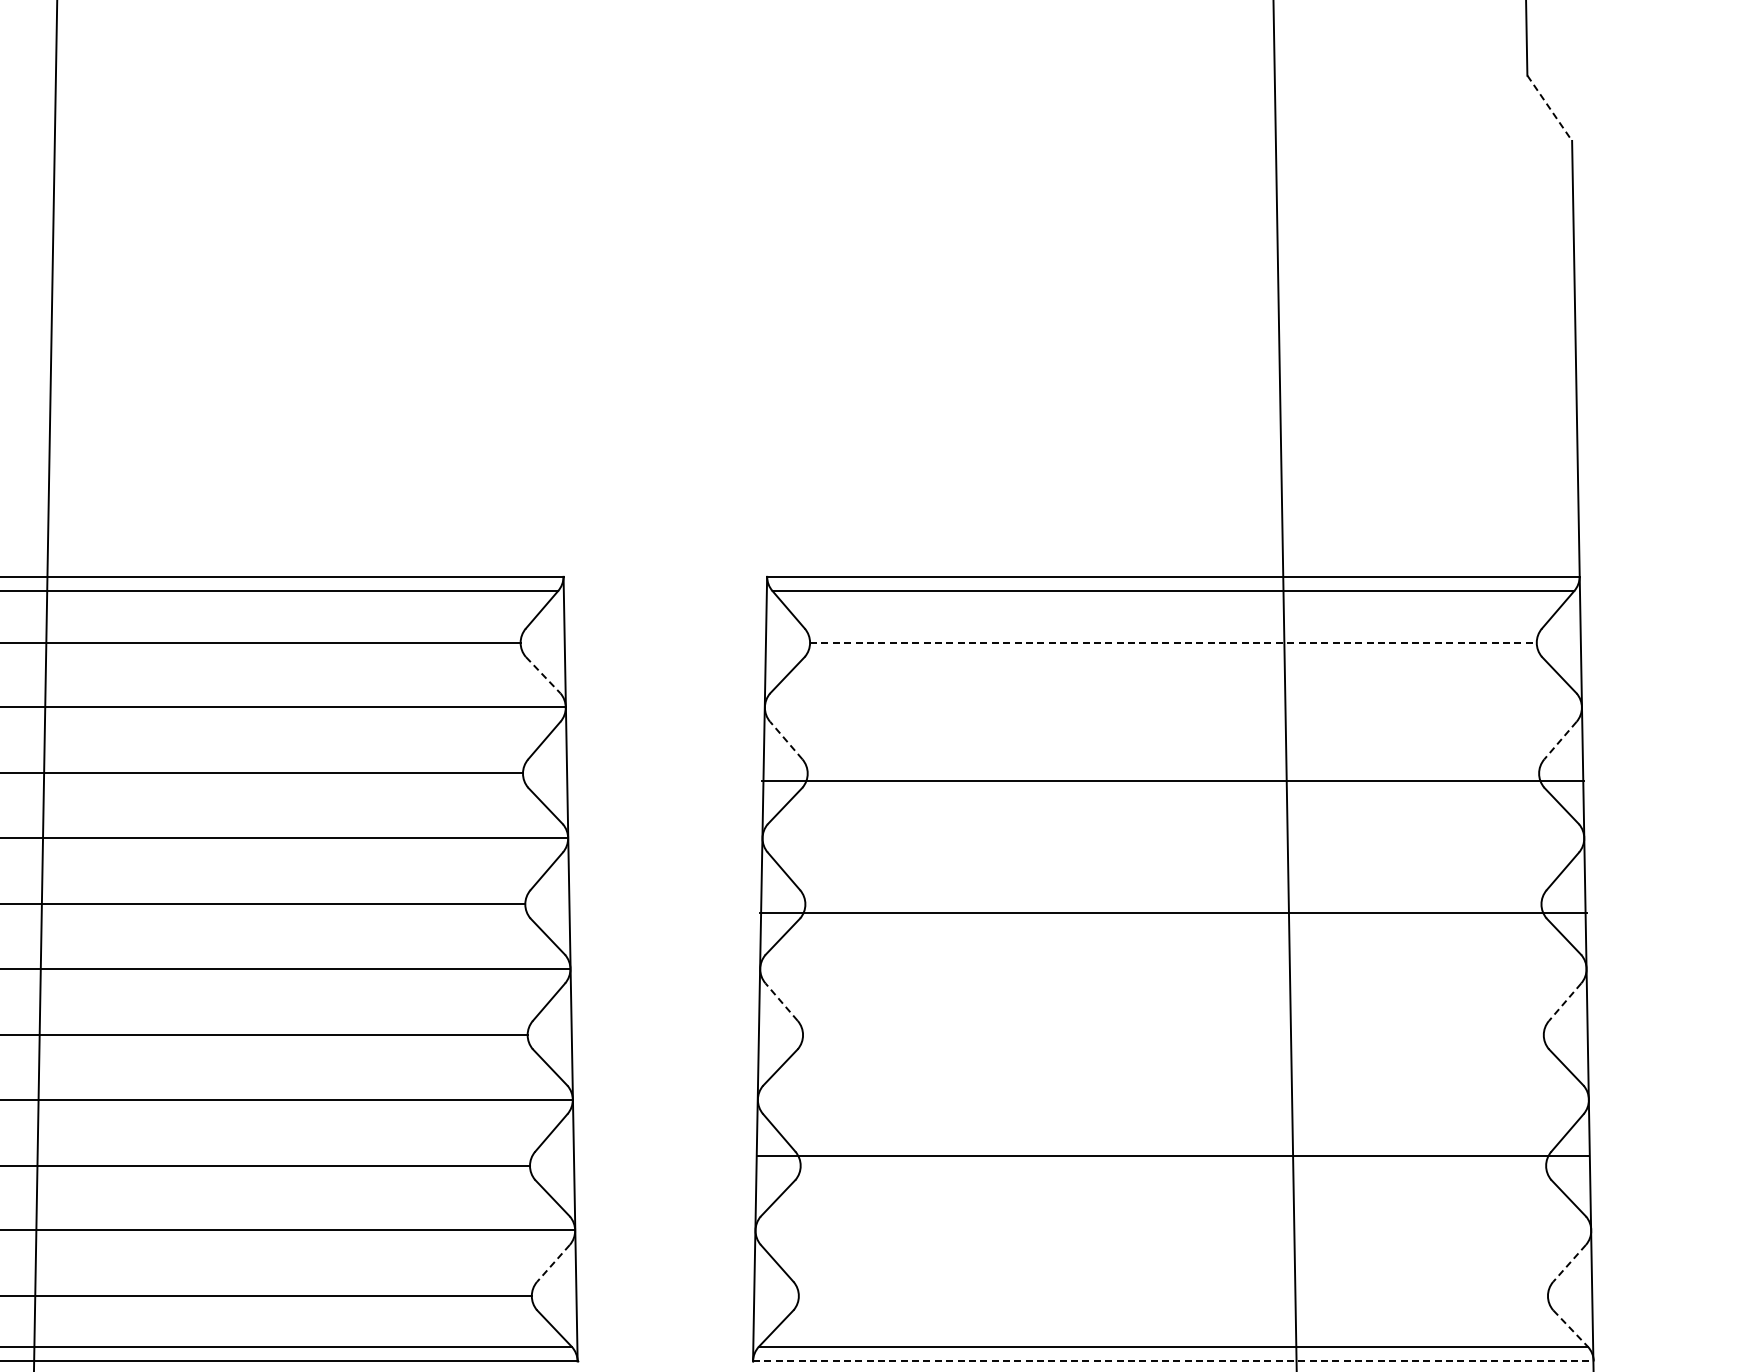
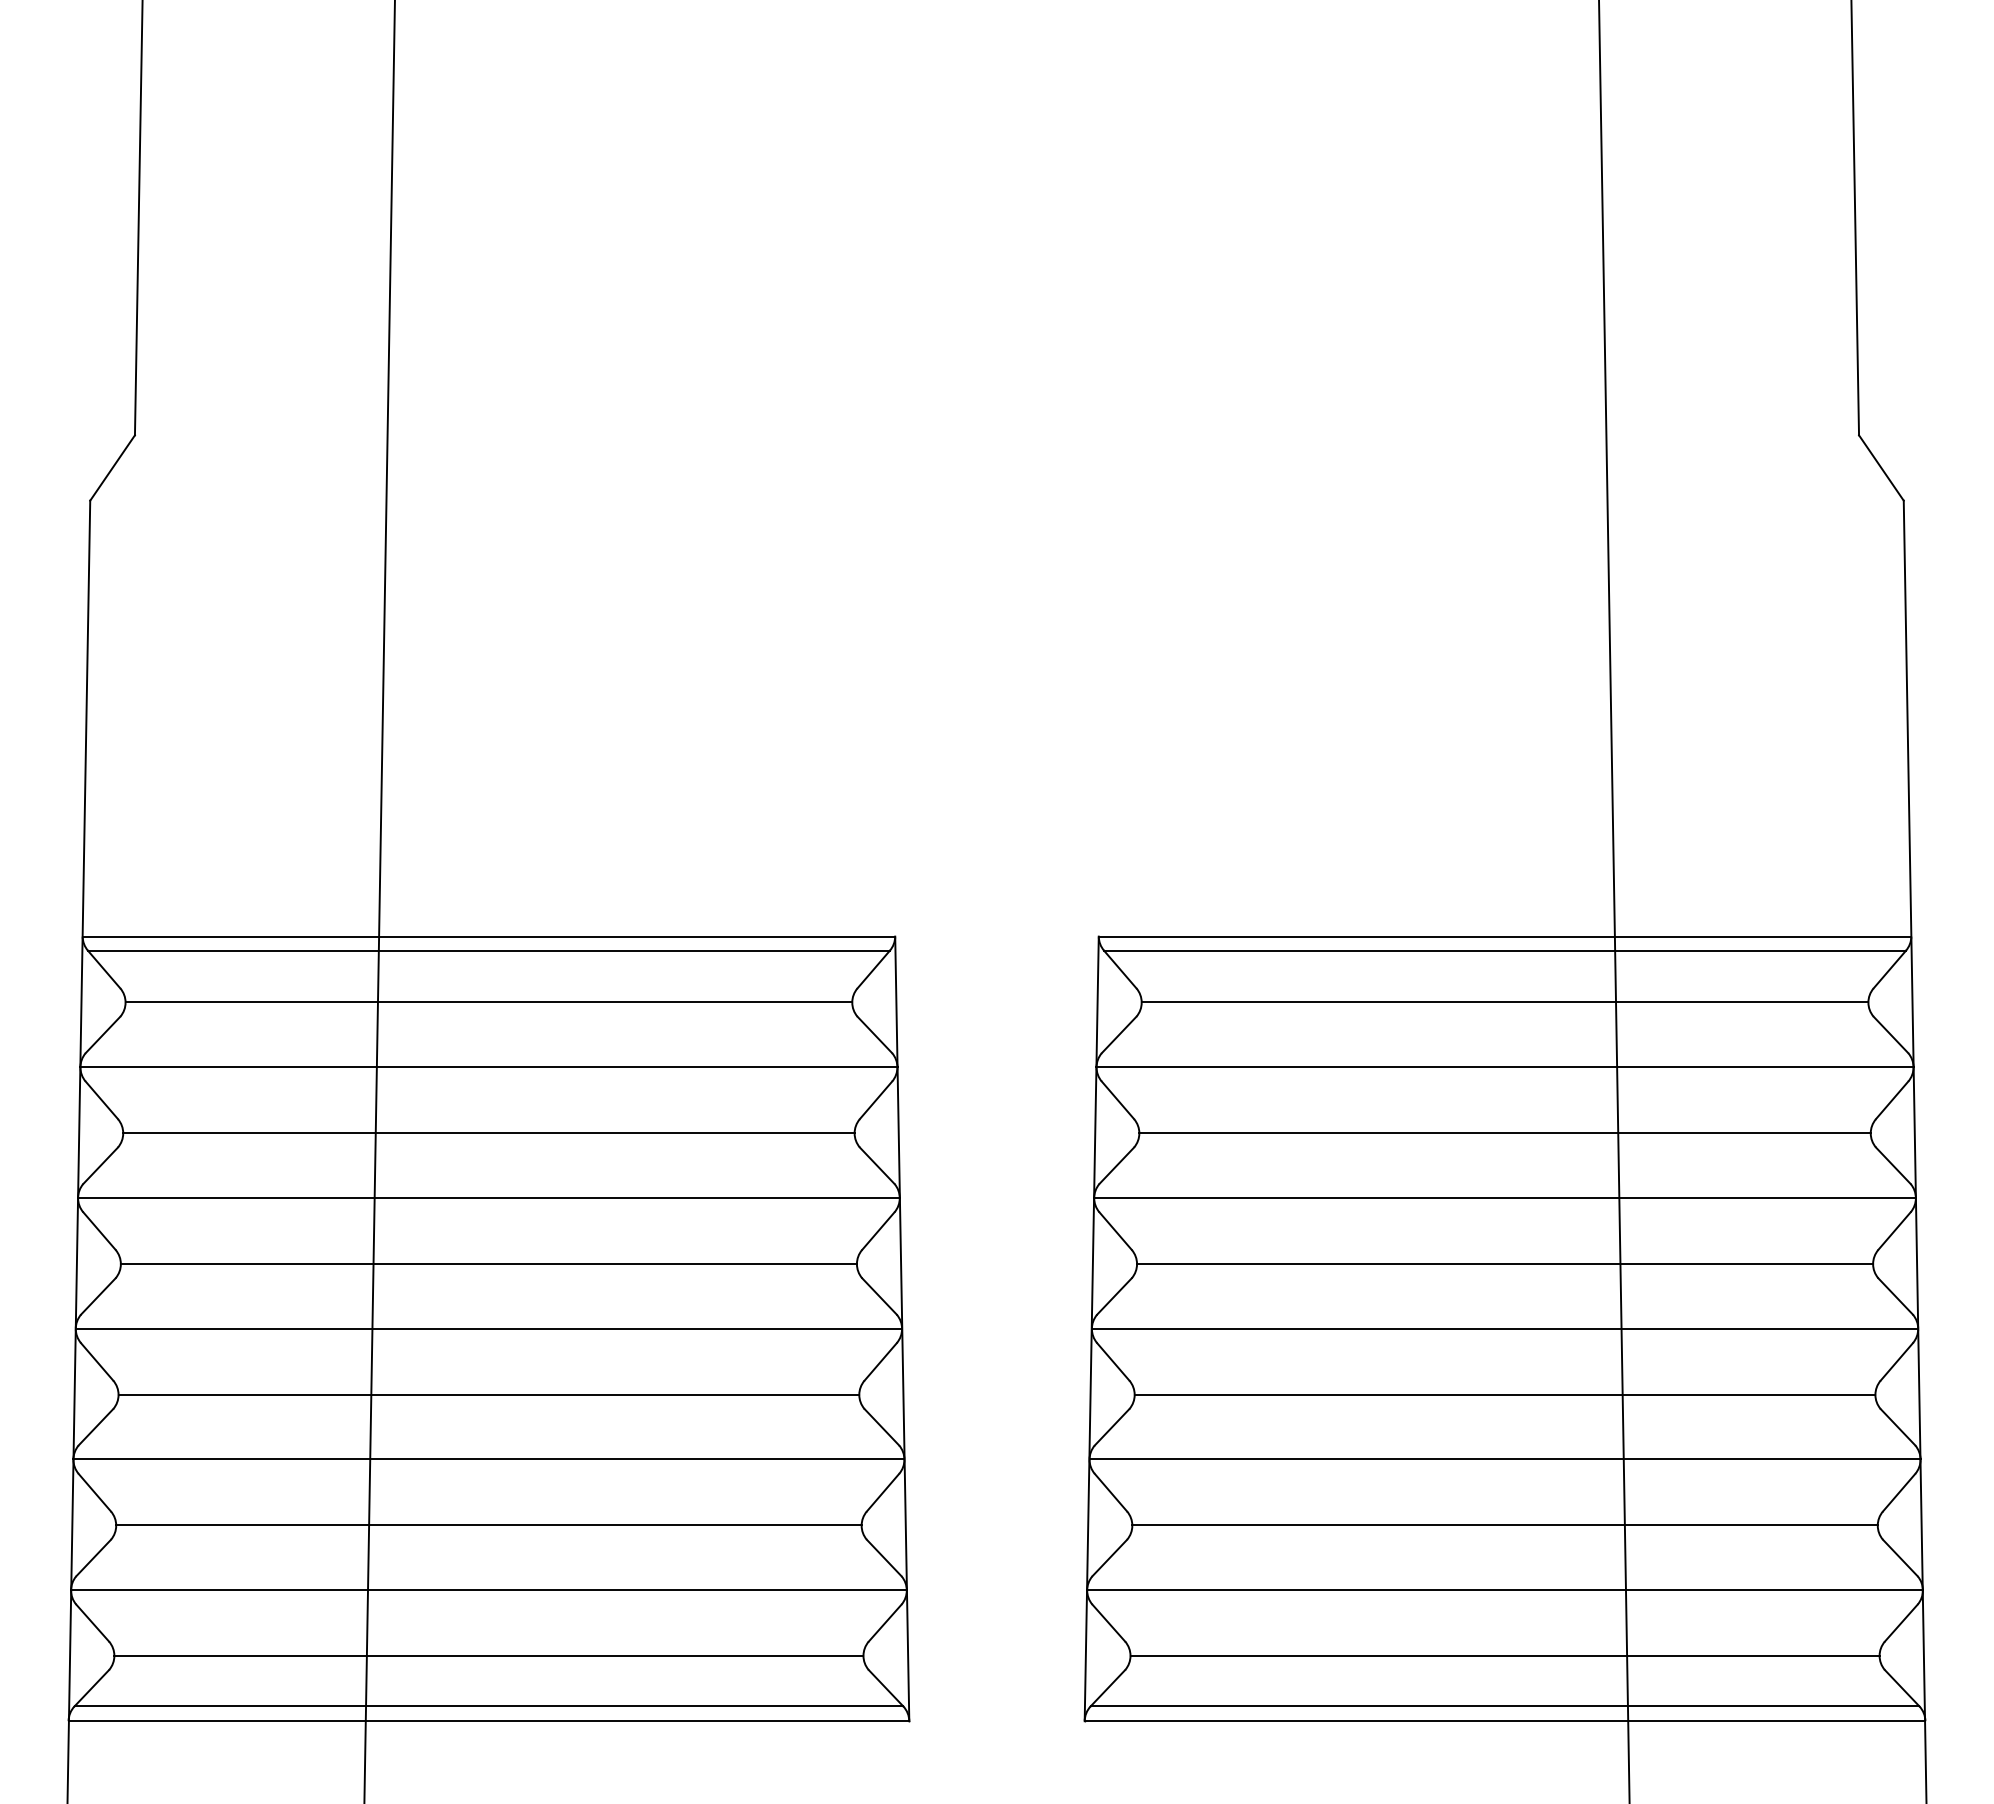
line: (1549, 108) -> (1881, 468), dashed -> solid
line: (1173, 642) -> (1505, 1002), dashed -> solid
line: (543, 675) -> (875, 1035), dashed -> solid
line: (1172, 707) -> (1504, 1067), added
line: (785, 740) -> (1117, 1100), dashed -> solid
line: (1560, 740) -> (1892, 1100), dashed -> solid
line: (1172, 773) -> (1504, 1133), added
line: (1172, 780) -> (1504, 1197), moved
line: (1173, 903) -> (1505, 1263), added
line: (1172, 912) -> (1504, 1328), moved
line: (781, 1001) -> (1113, 1361), dashed -> solid
line: (1564, 1001) -> (1896, 1361), dashed -> solid
line: (1172, 1034) -> (1504, 1394), added
line: (1172, 1155) -> (1504, 1459), moved
line: (1172, 1165) -> (1504, 1525), added
line: (1172, 1230) -> (1504, 1590), added
line: (553, 1263) -> (885, 1623), dashed -> solid
line: (1569, 1263) -> (1901, 1623), dashed -> solid
line: (1172, 1296) -> (1504, 1656), added
line: (1570, 1328) -> (1902, 1688), dashed -> solid
line: (1173, 1361) -> (1505, 1721), dashed -> solid

